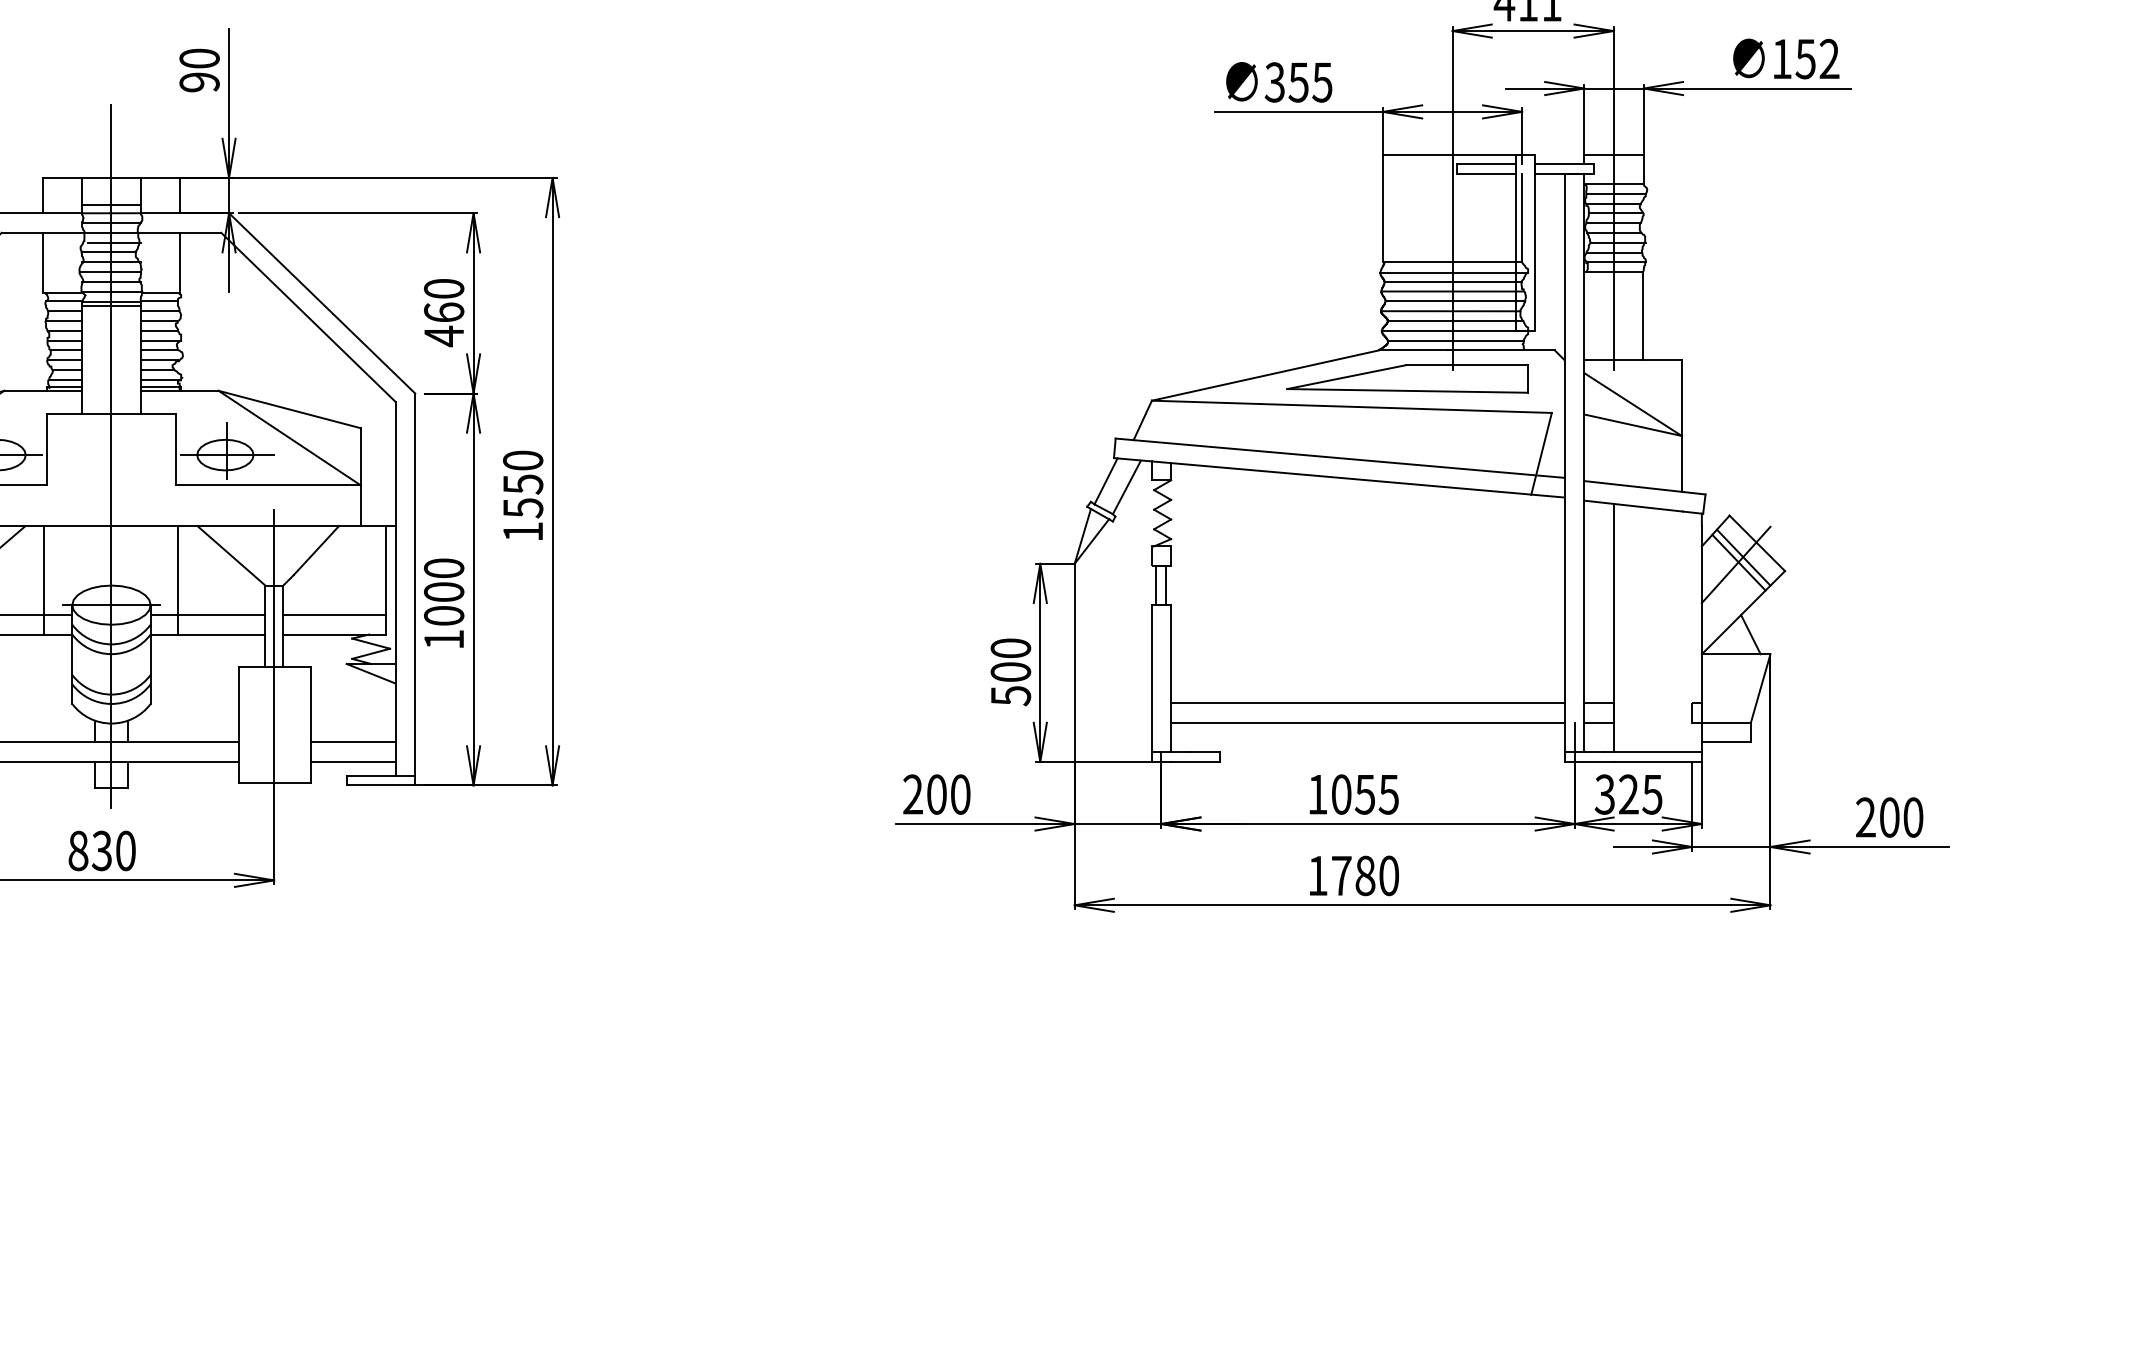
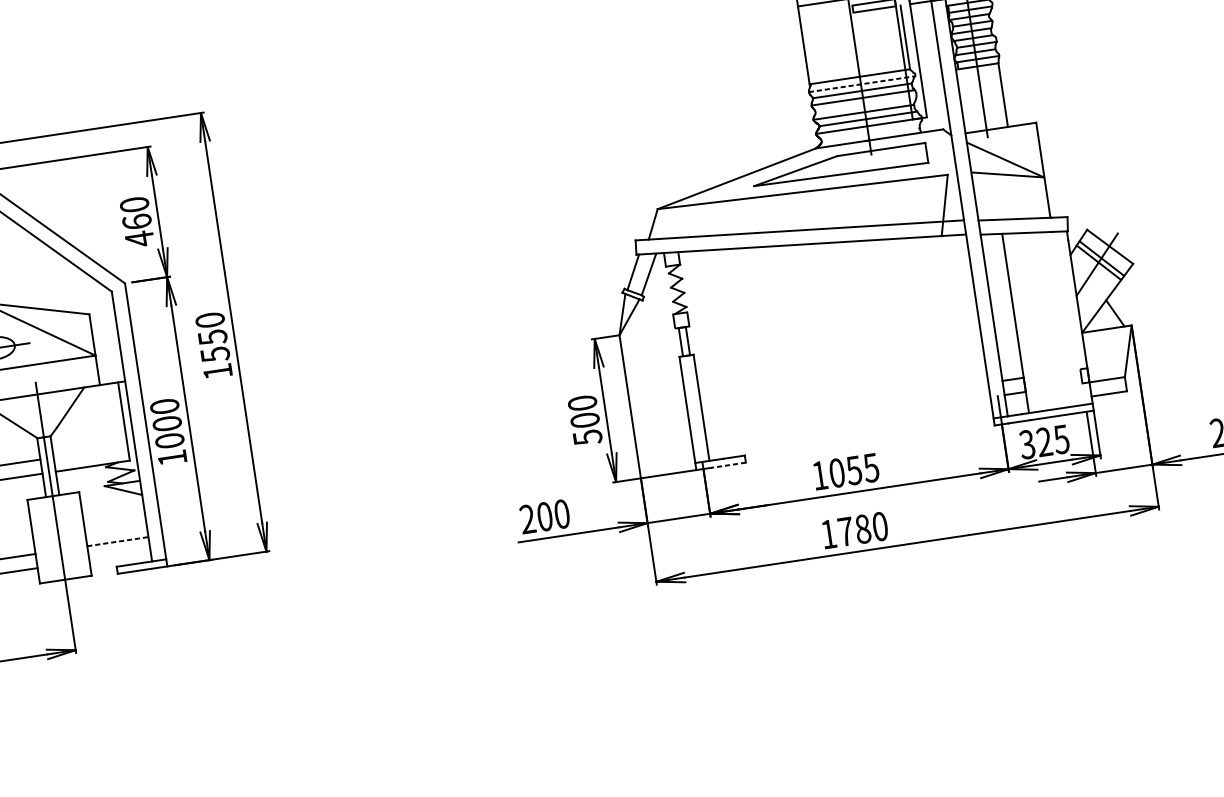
line: (1454, 272) -> (862, 83), solid -> dashed
line: (1455, 301) -> (866, 104), removed
line: (1455, 340) -> (870, 132), removed
line: (334, 614) -> (90, 451), removed
line: (1367, 703) -> (846, 404), removed
line: (1367, 722) -> (848, 418), removed
line: (353, 741) -> (118, 541), solid -> dashed
line: (352, 761) -> (119, 555), removed
line: (1195, 762) -> (728, 465), solid -> dashed

